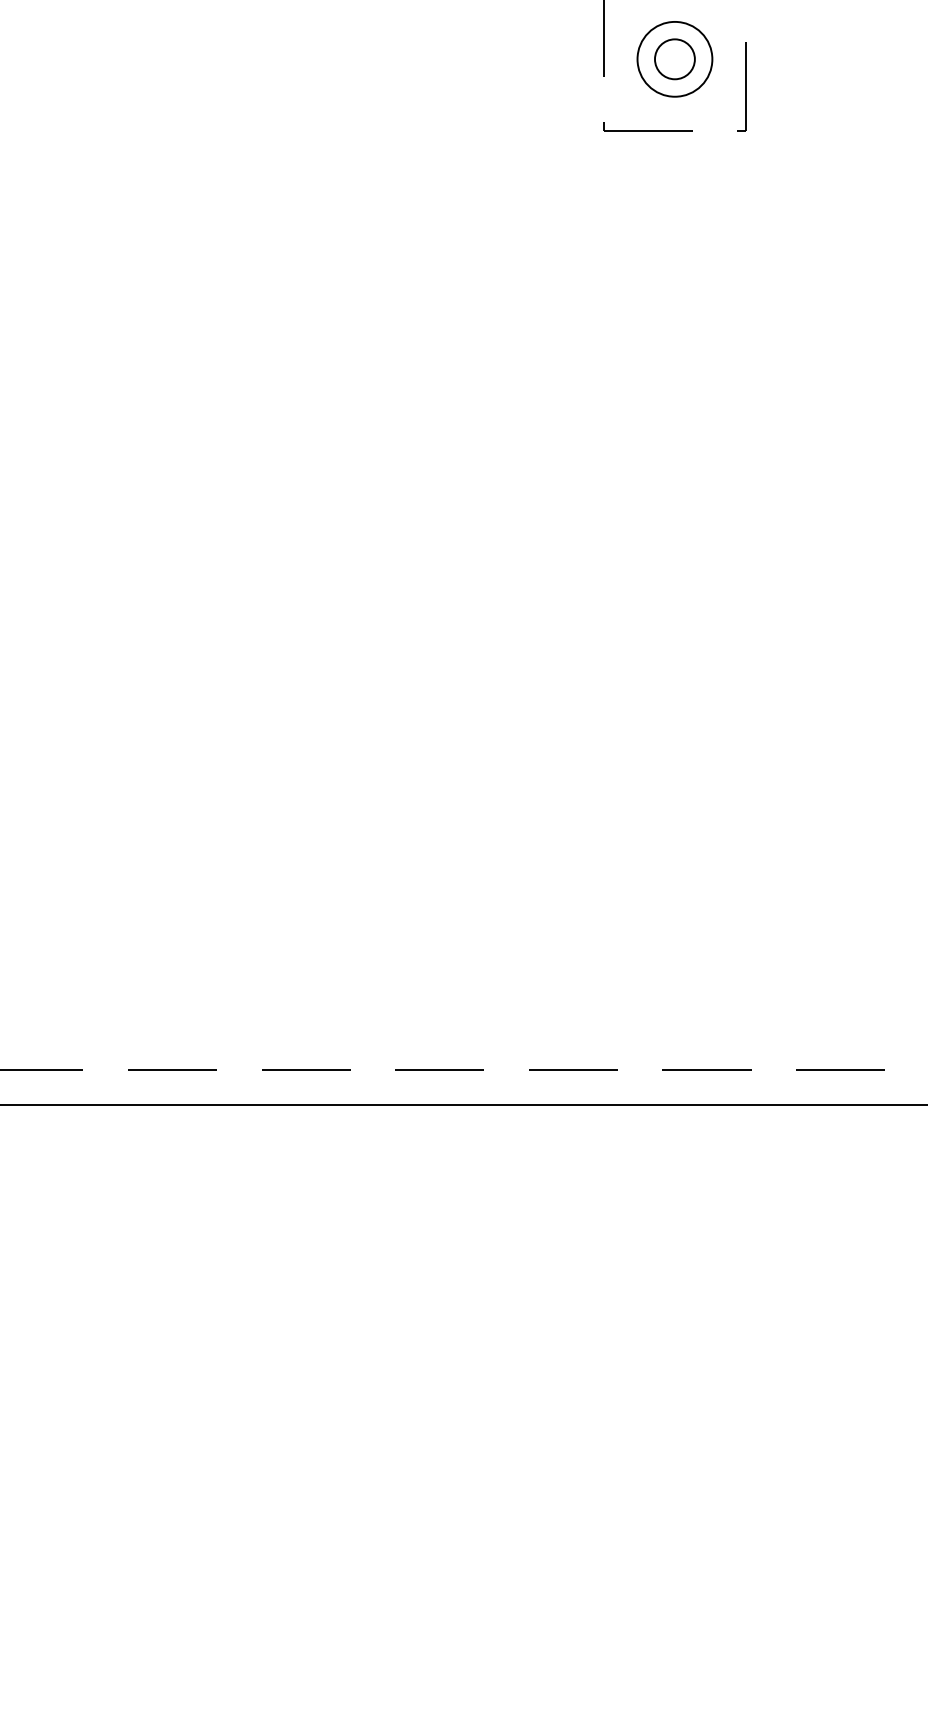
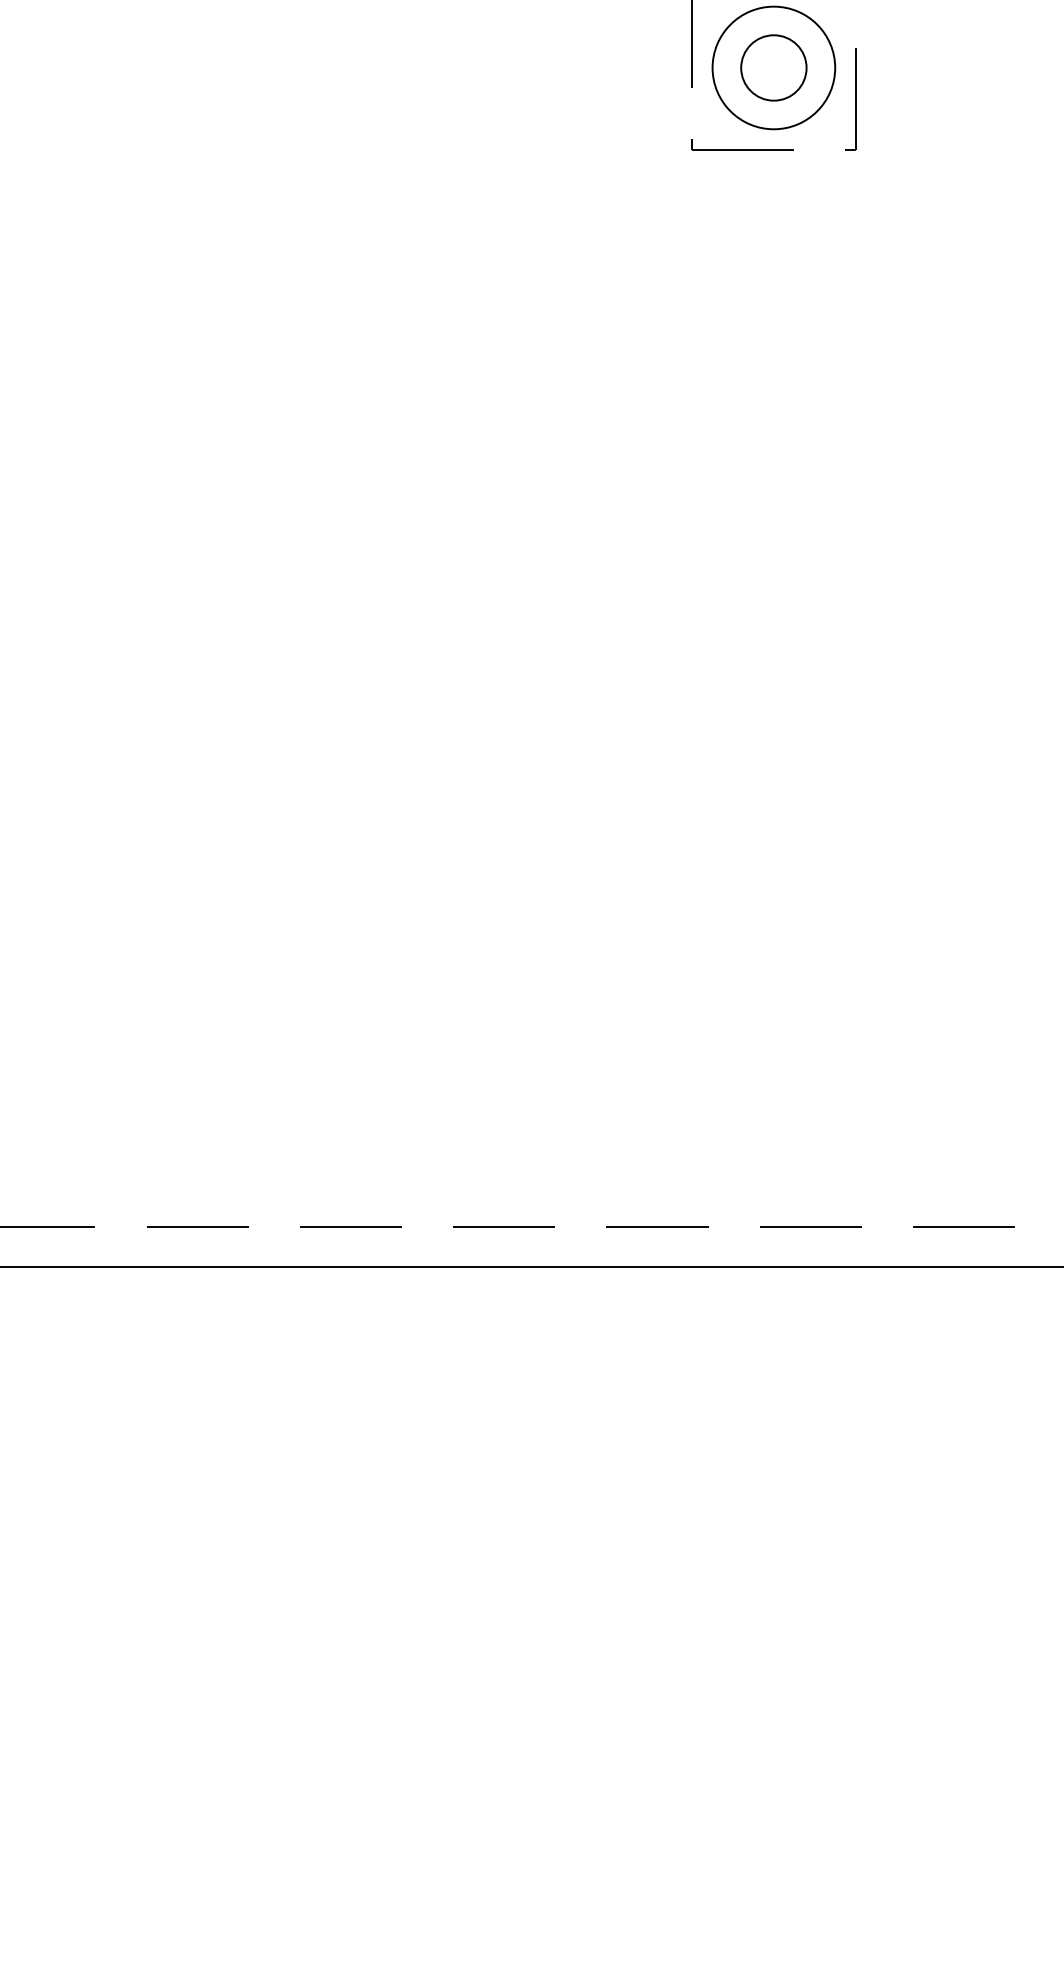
circle: (674, 58) -> (773, 67), size x1.43
circle: (674, 58) -> (773, 67), size x1.43

